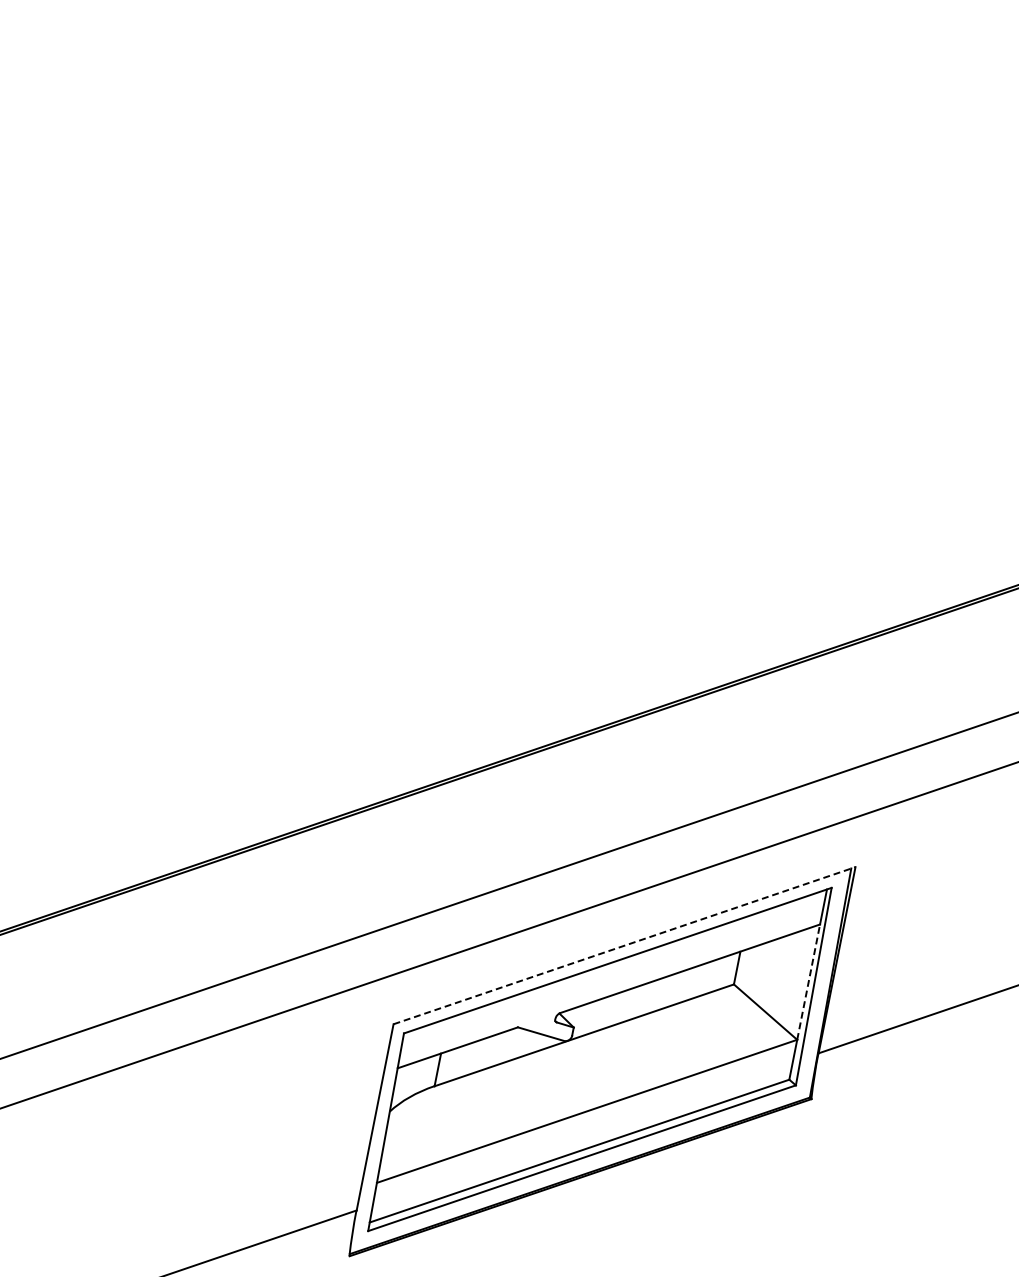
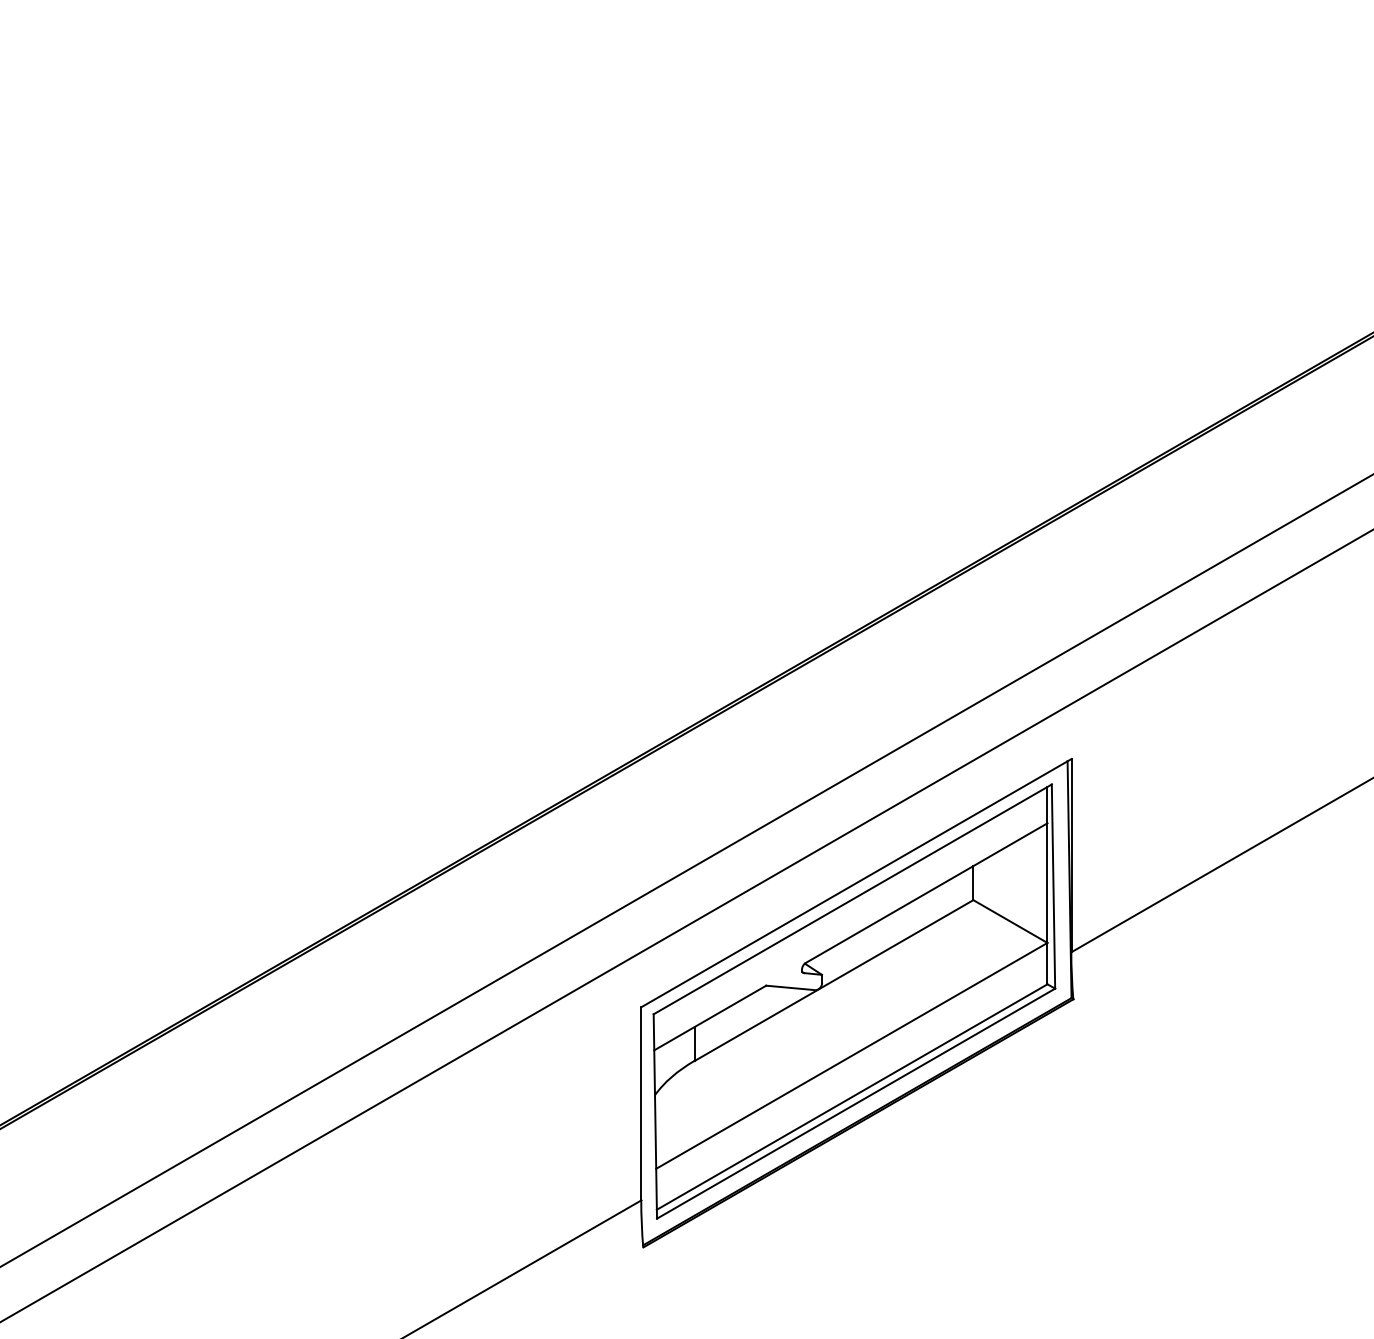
line: (624, 945) -> (856, 882), dashed -> solid
line: (808, 982) -> (1047, 883), dashed -> solid

